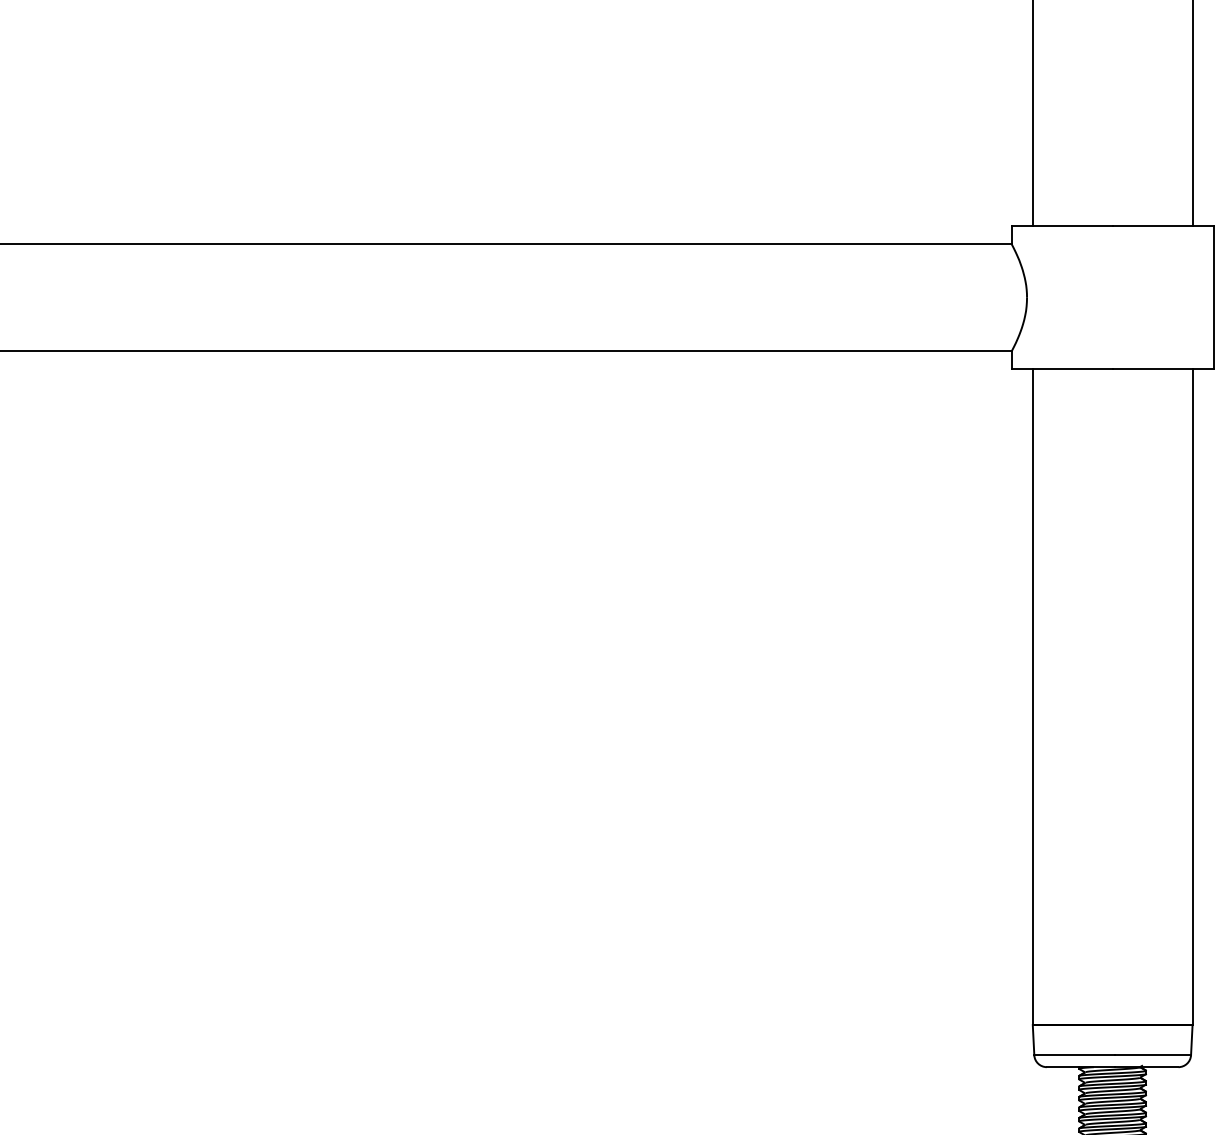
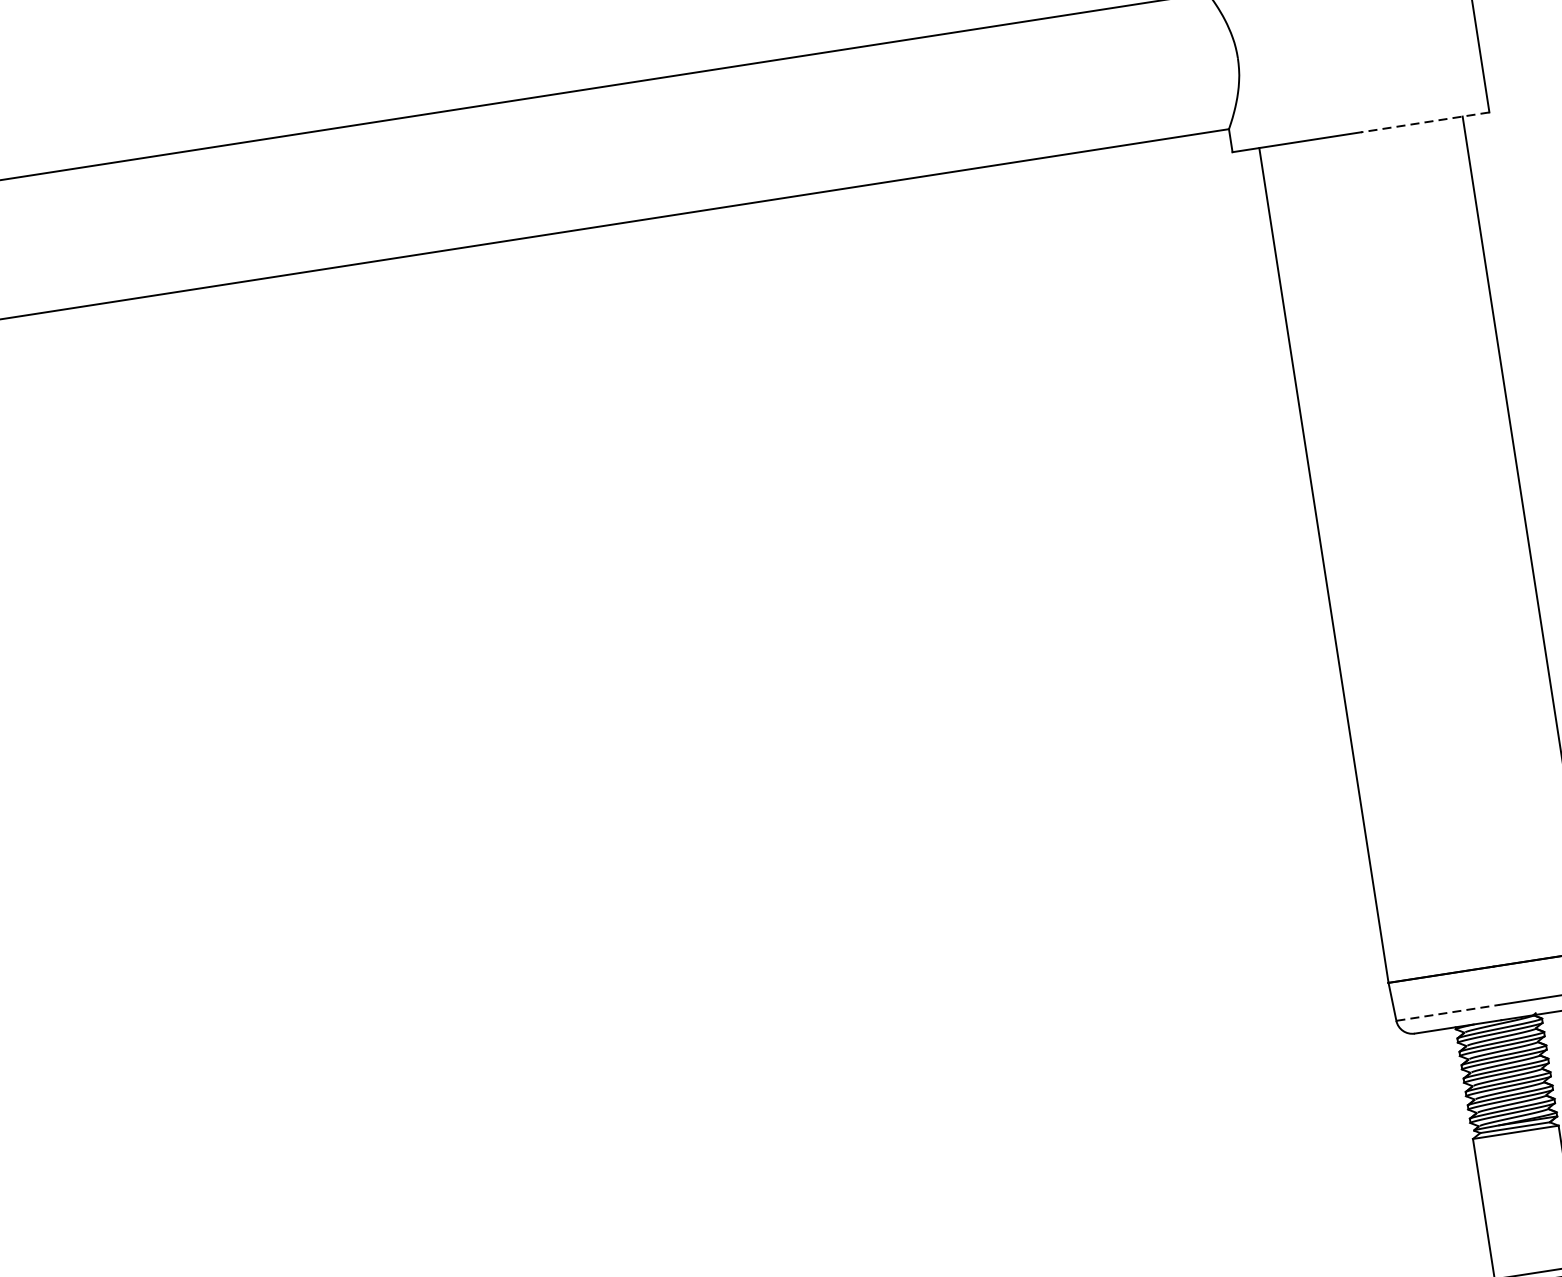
line: (1162, 369) -> (1424, 122), solid -> dashed
line: (1074, 1055) -> (1447, 1013), solid -> dashed

